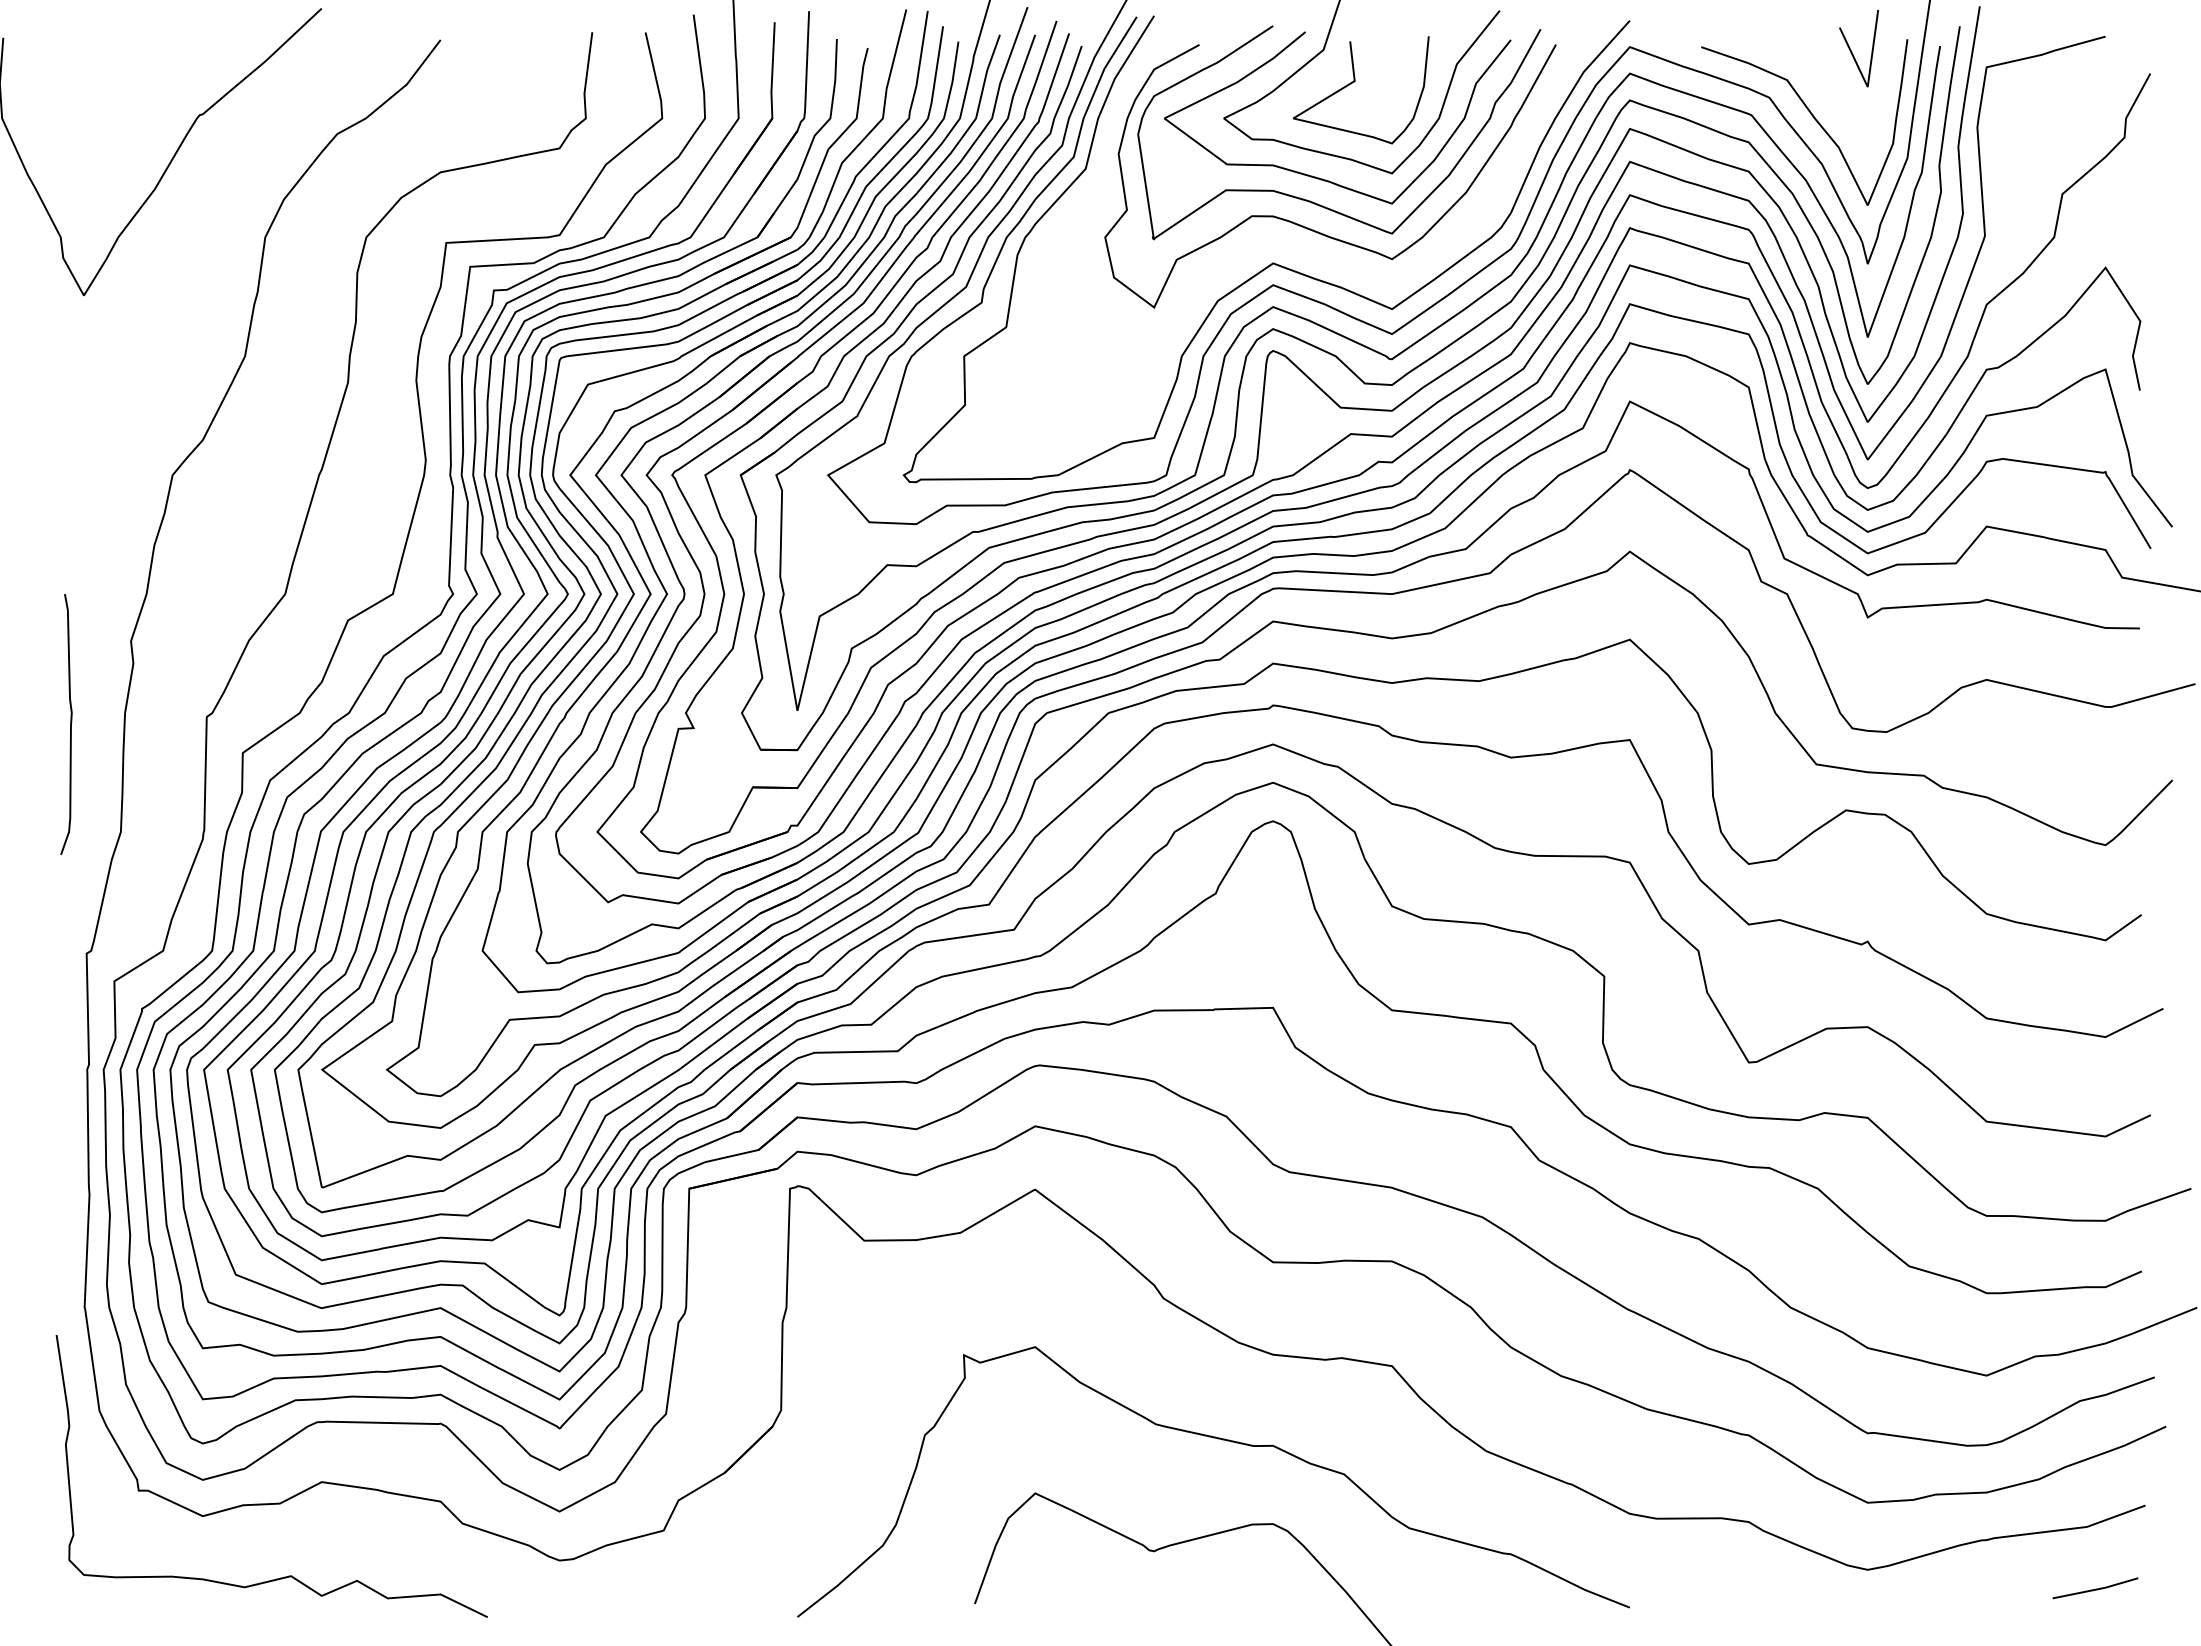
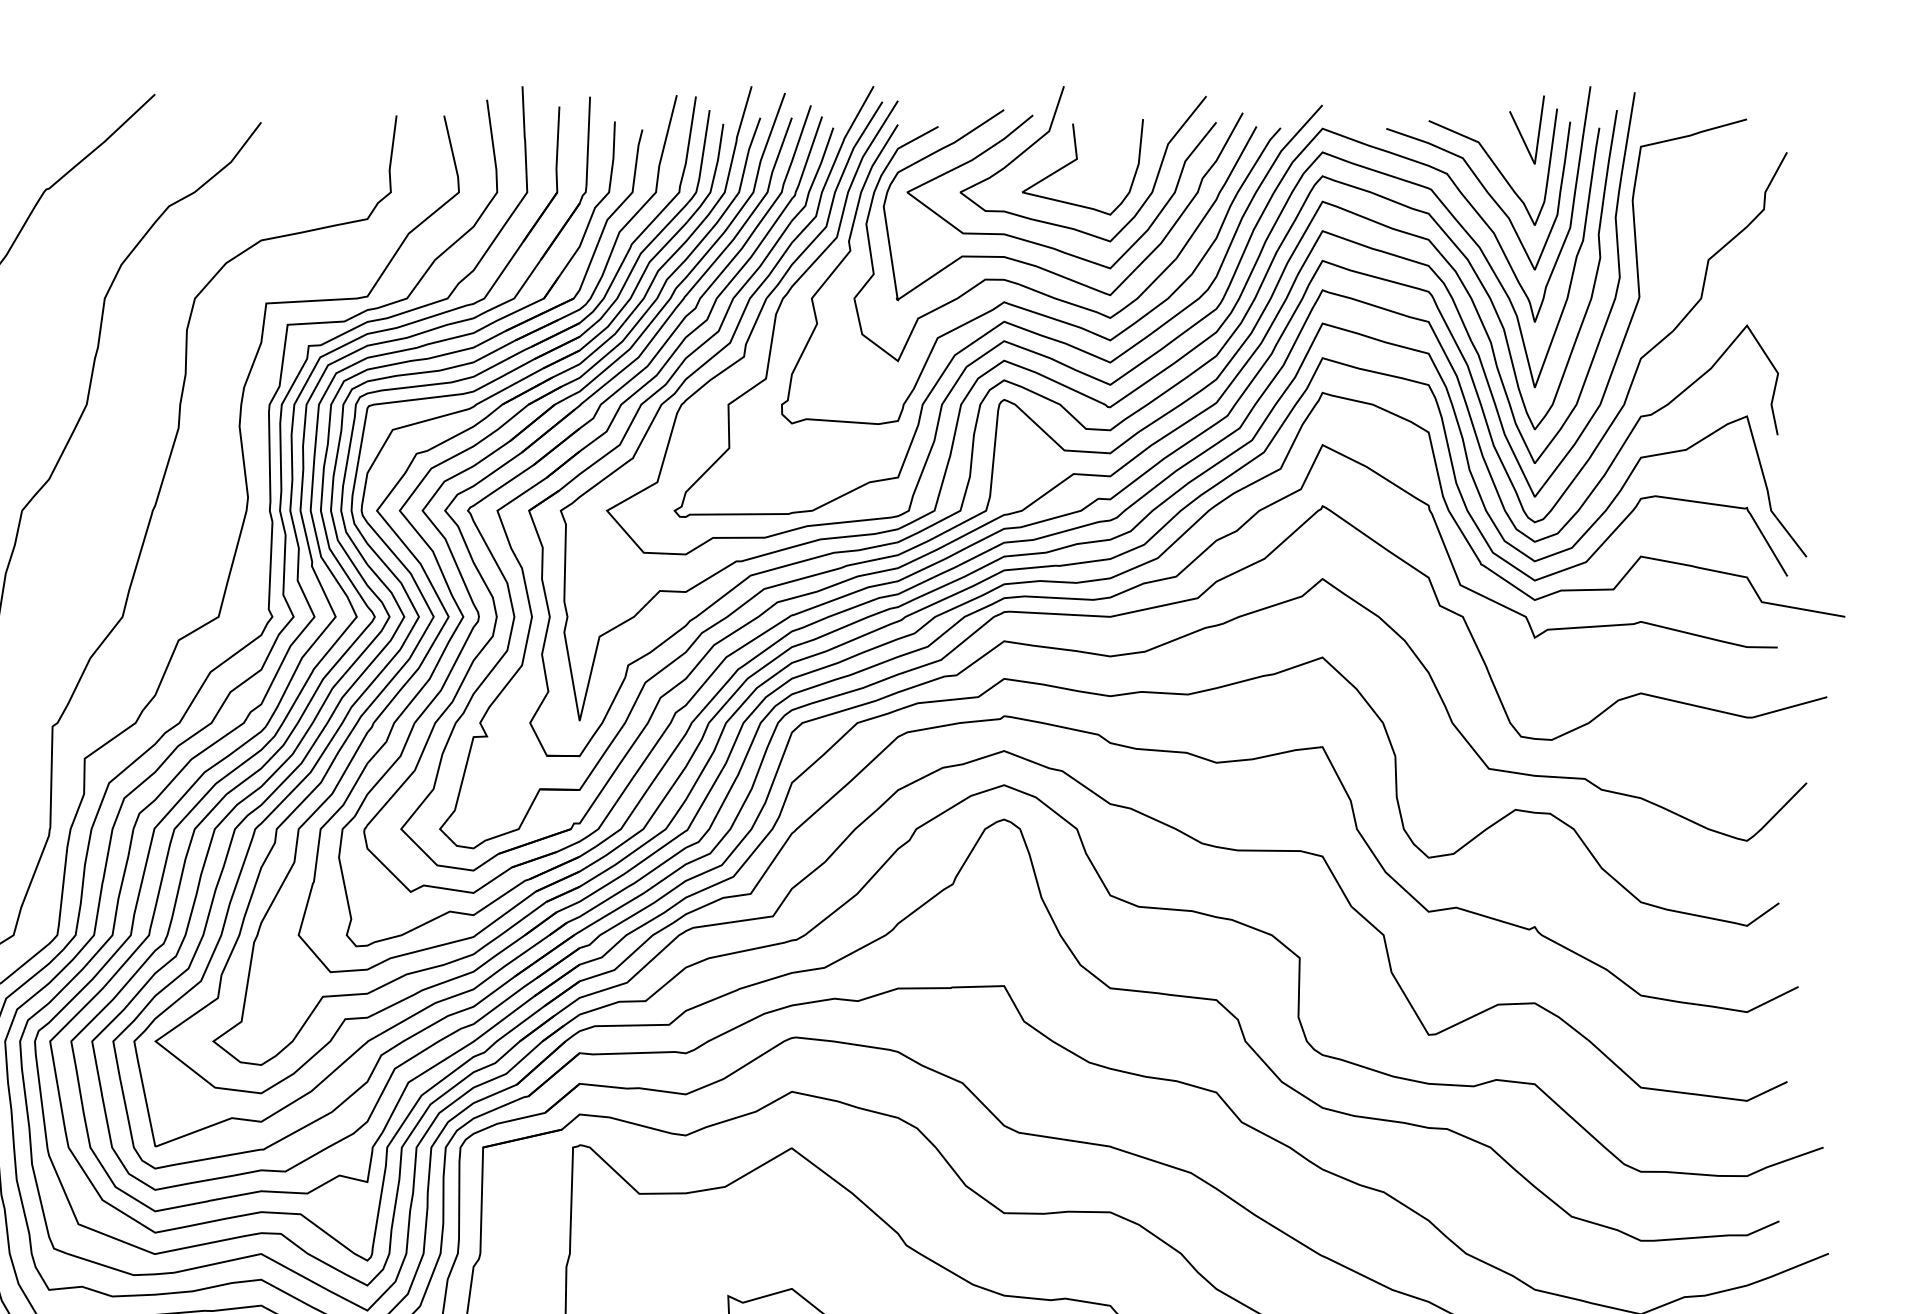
curve: (1821, 87) -> (1493, 164), added
curve: (1291, 246) -> (1020, 306), added

